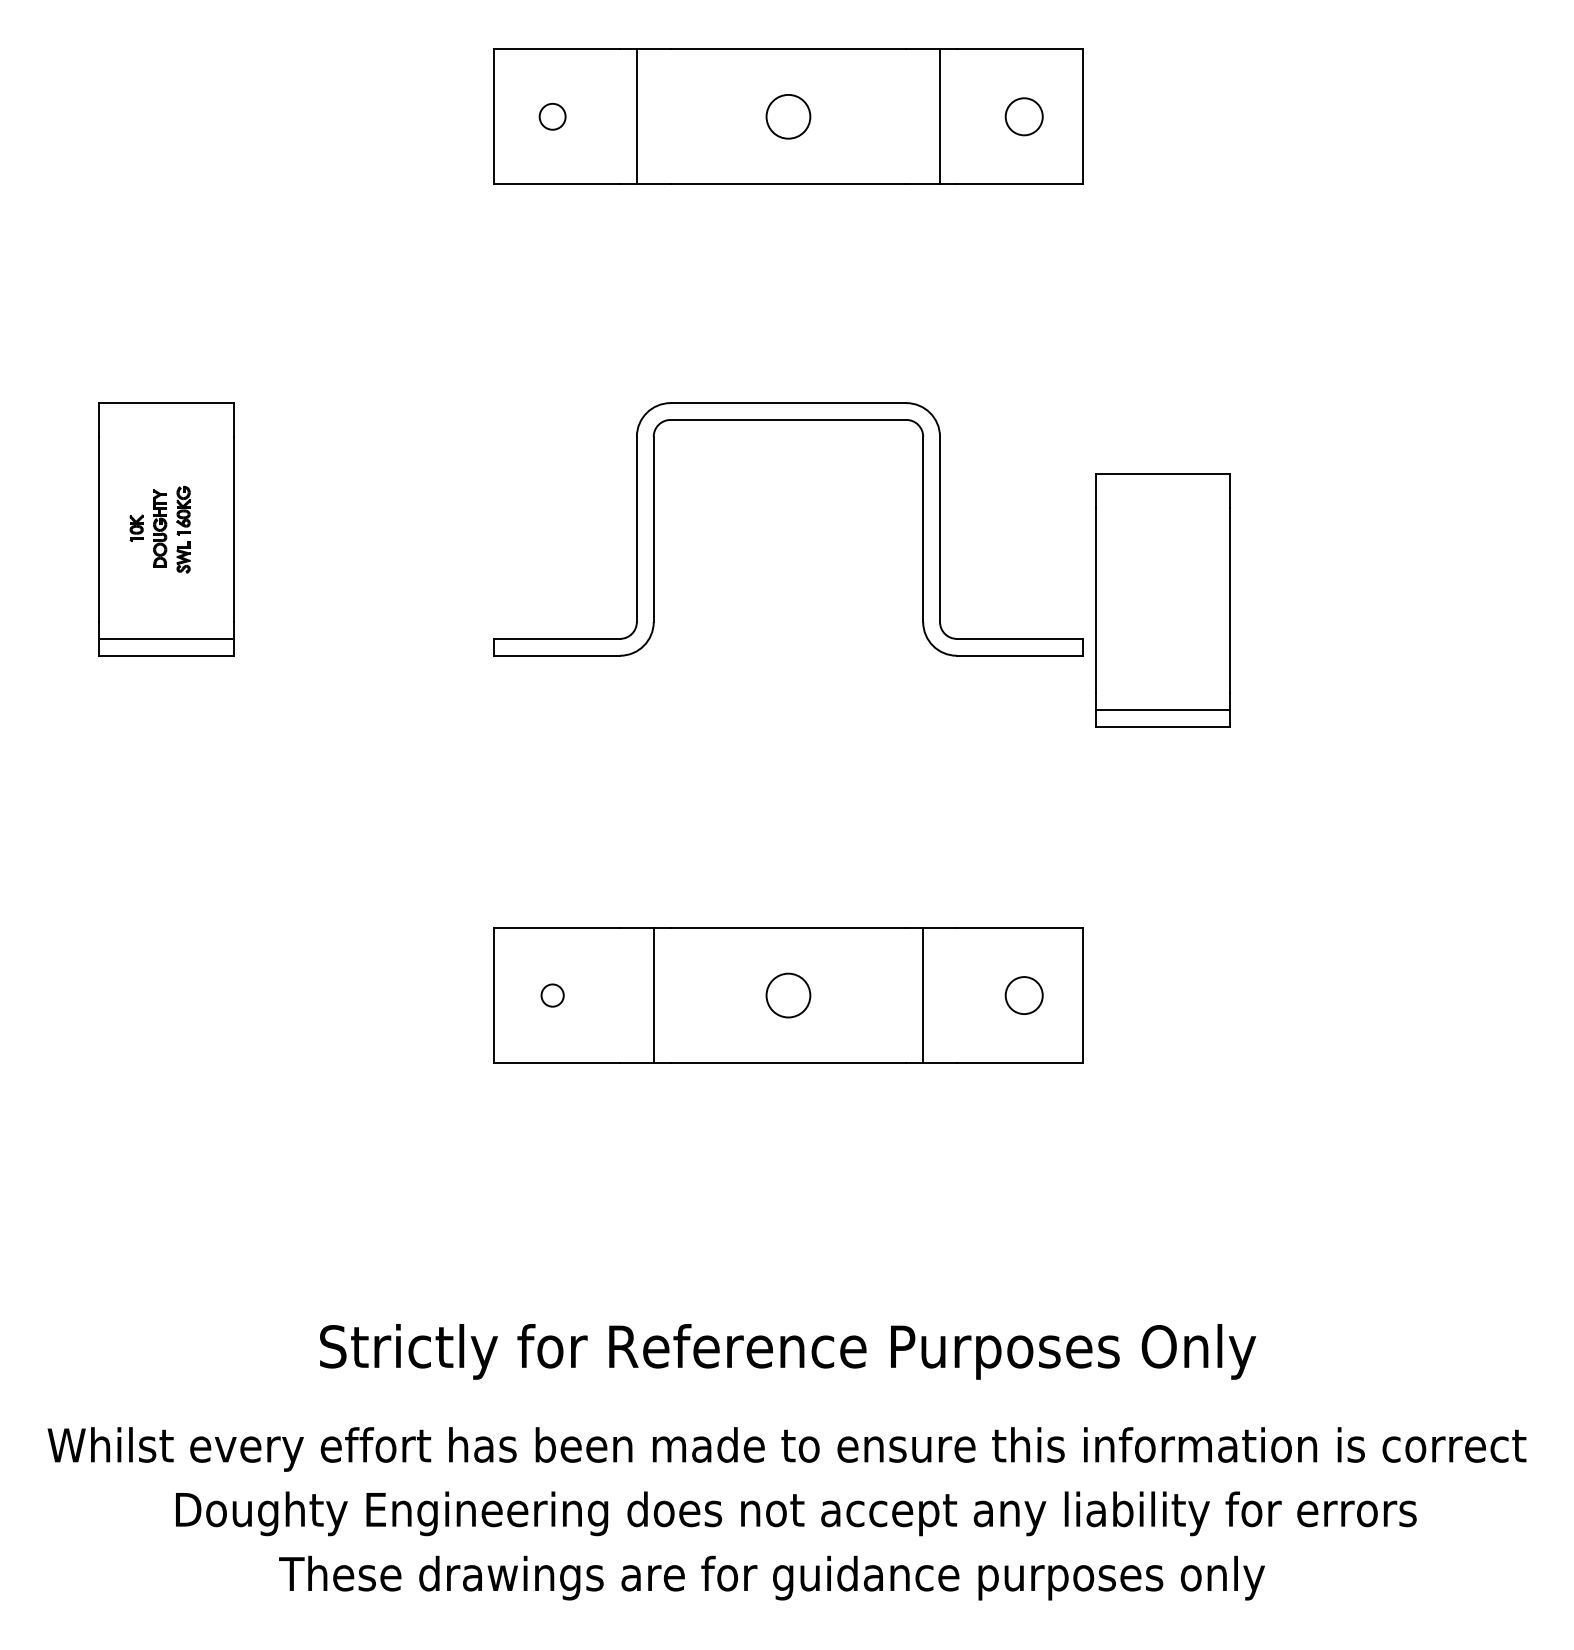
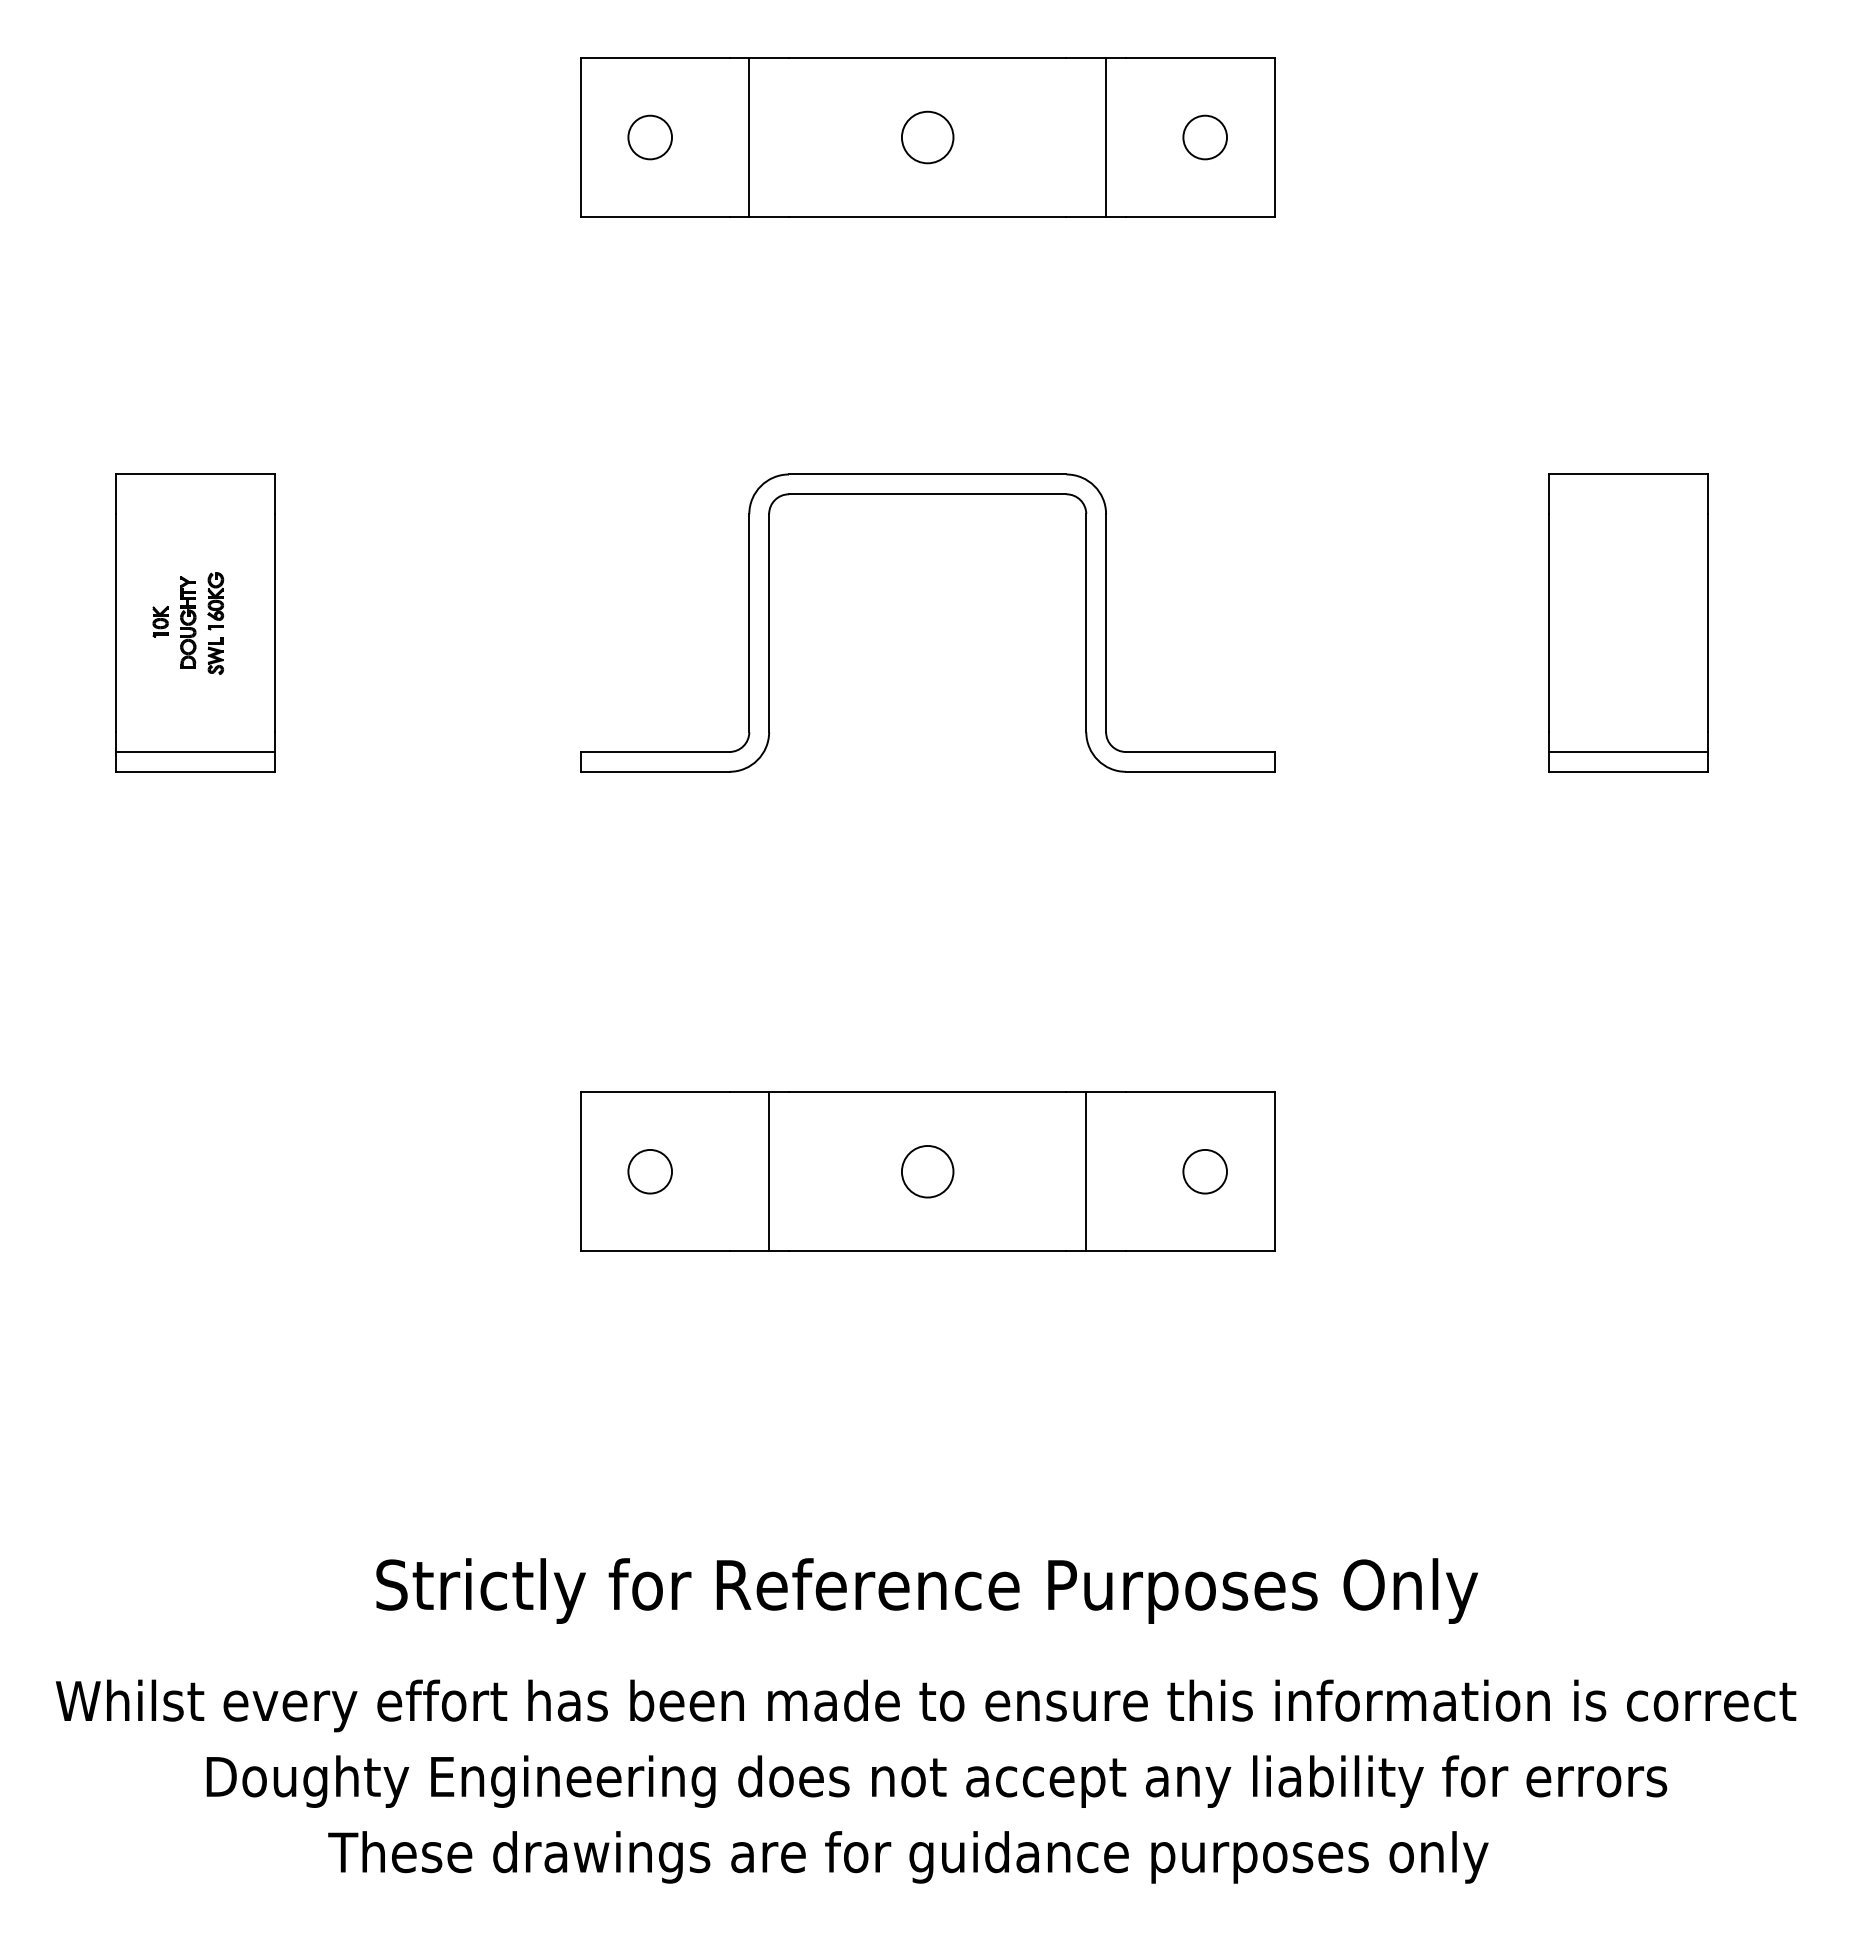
circle: (552, 116) -> (650, 137), size x1.43
part: (1162, 600) -> (1628, 622), moved
circle: (552, 995) -> (650, 1171), size x1.67

